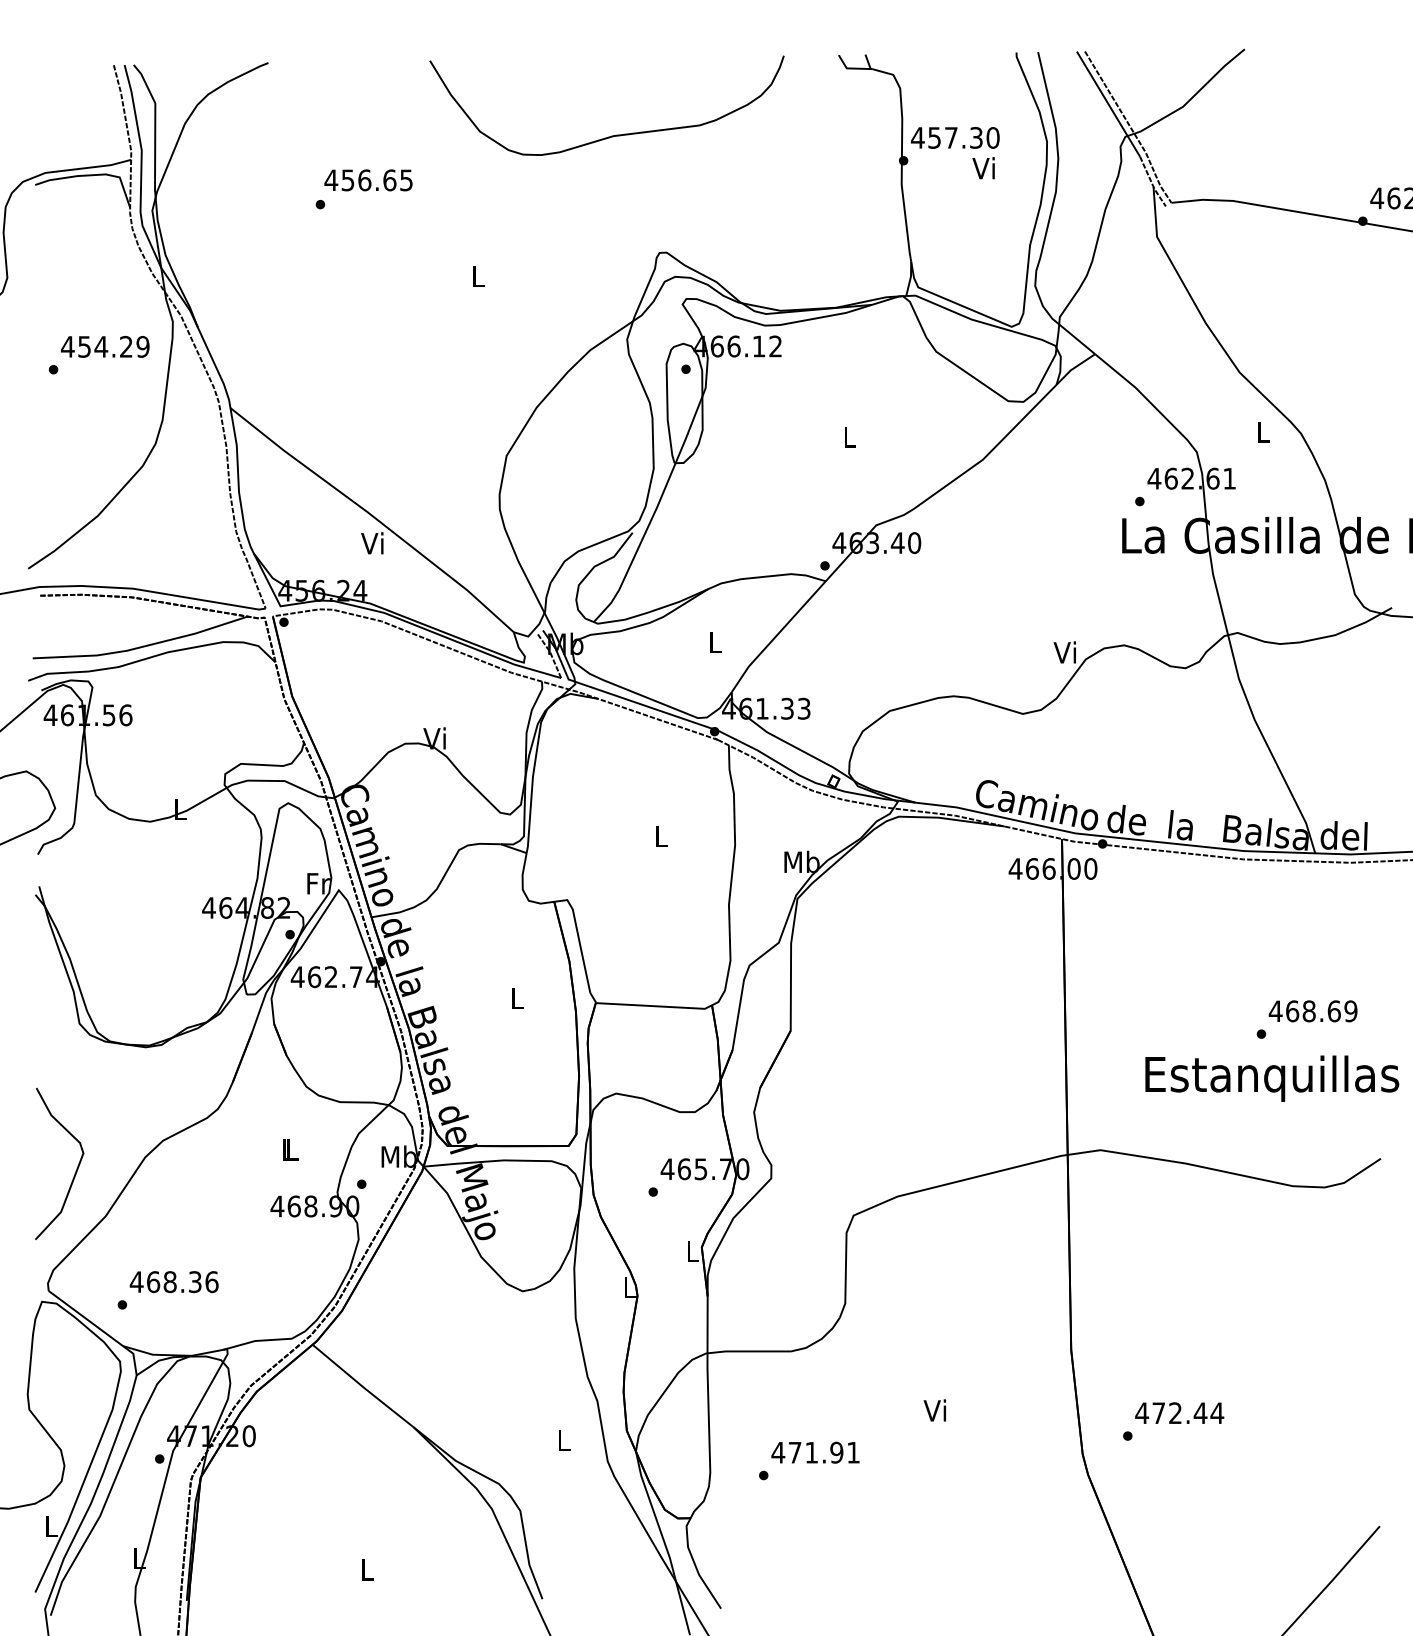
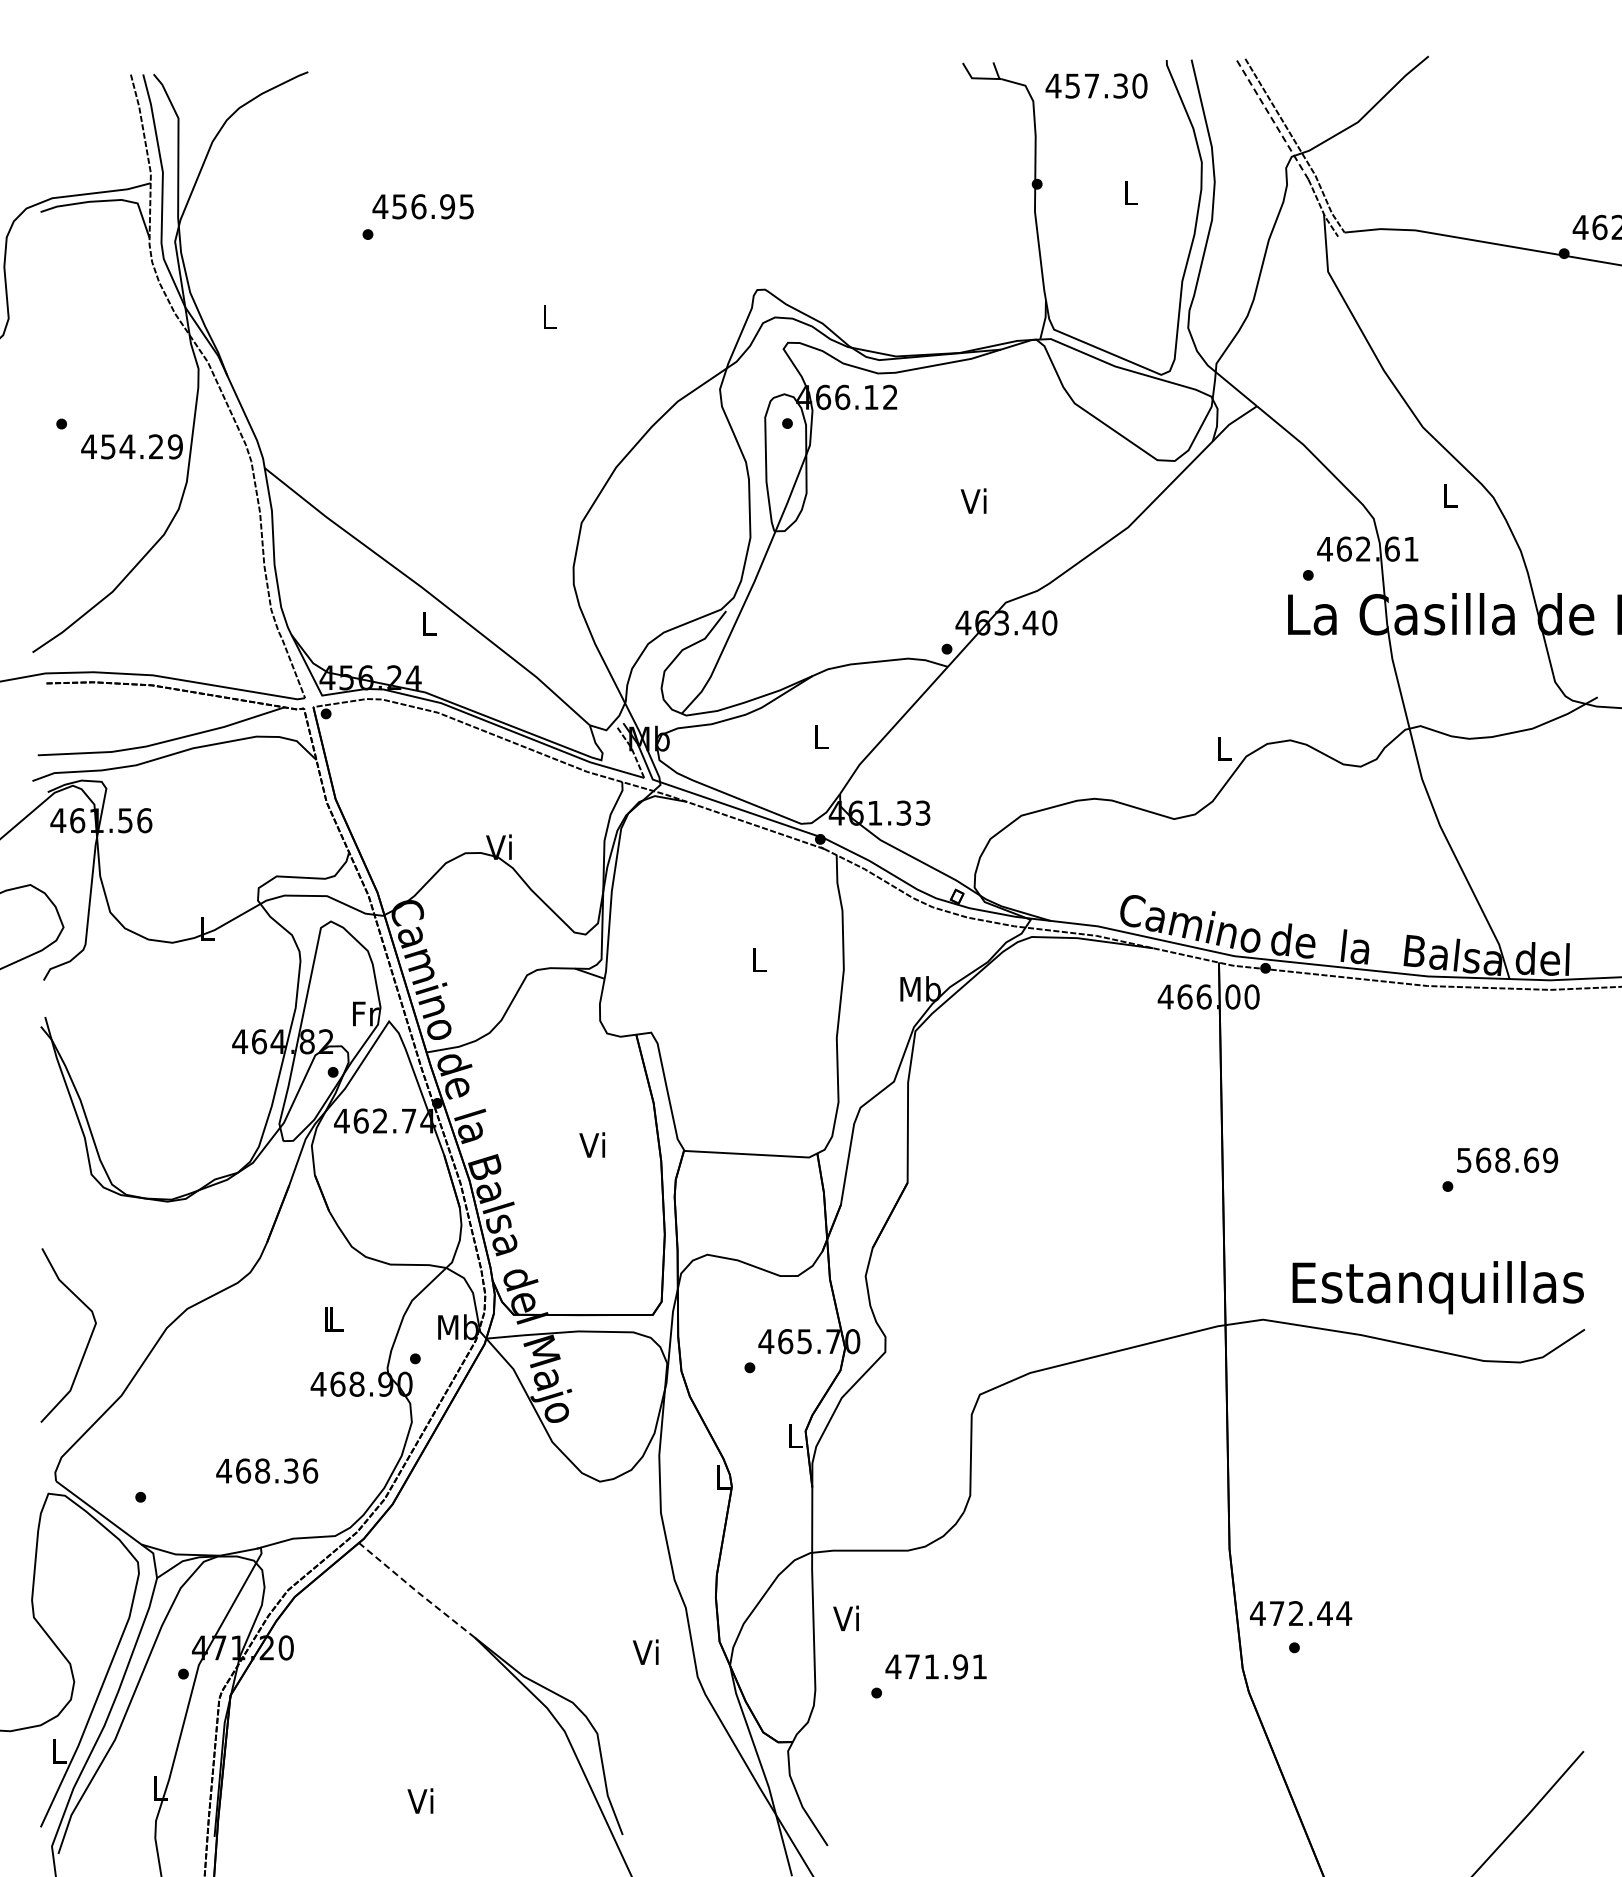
line: (1108, 103) -> (1272, 118), solid -> dashed
curve: (611, 135) -> (701, 155), removed
text: (955, 137) -> (1096, 85), moved
text: (983, 167) -> (1128, 192), Vi -> L
text: (389, 180) -> (447, 206), 456.65 -> 456.95
text: (104, 346) -> (131, 446), moved
text: (848, 436) -> (973, 500), L -> Vi
text: (372, 542) -> (427, 622), Vi -> L
text: (1065, 652) -> (1222, 748), Vi -> L
text: (516, 997) -> (592, 1144), L -> Vi
text: (1275, 1011) -> (1464, 1160), 468.69 -> 568.69
text: (1271, 1078) -> (1437, 1287), moved
text: (174, 1281) -> (267, 1470), moved
line: (363, 1387) -> (417, 1591), solid -> dashed
text: (934, 1410) -> (845, 1618), moved
text: (1180, 1413) -> (1301, 1613), moved
text: (562, 1439) -> (645, 1651), L -> Vi
text: (366, 1569) -> (420, 1800), L -> Vi

